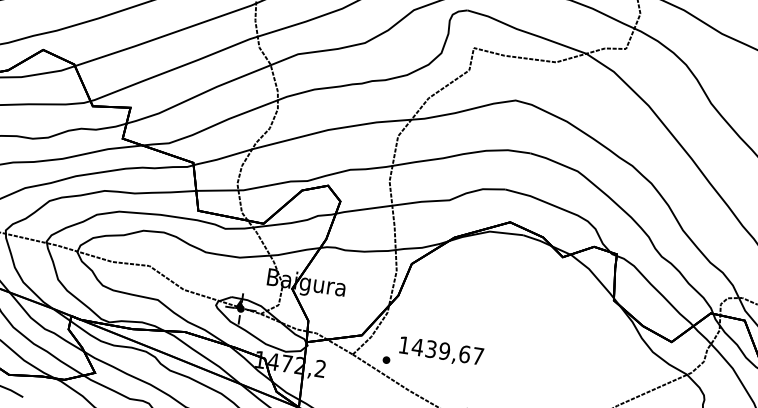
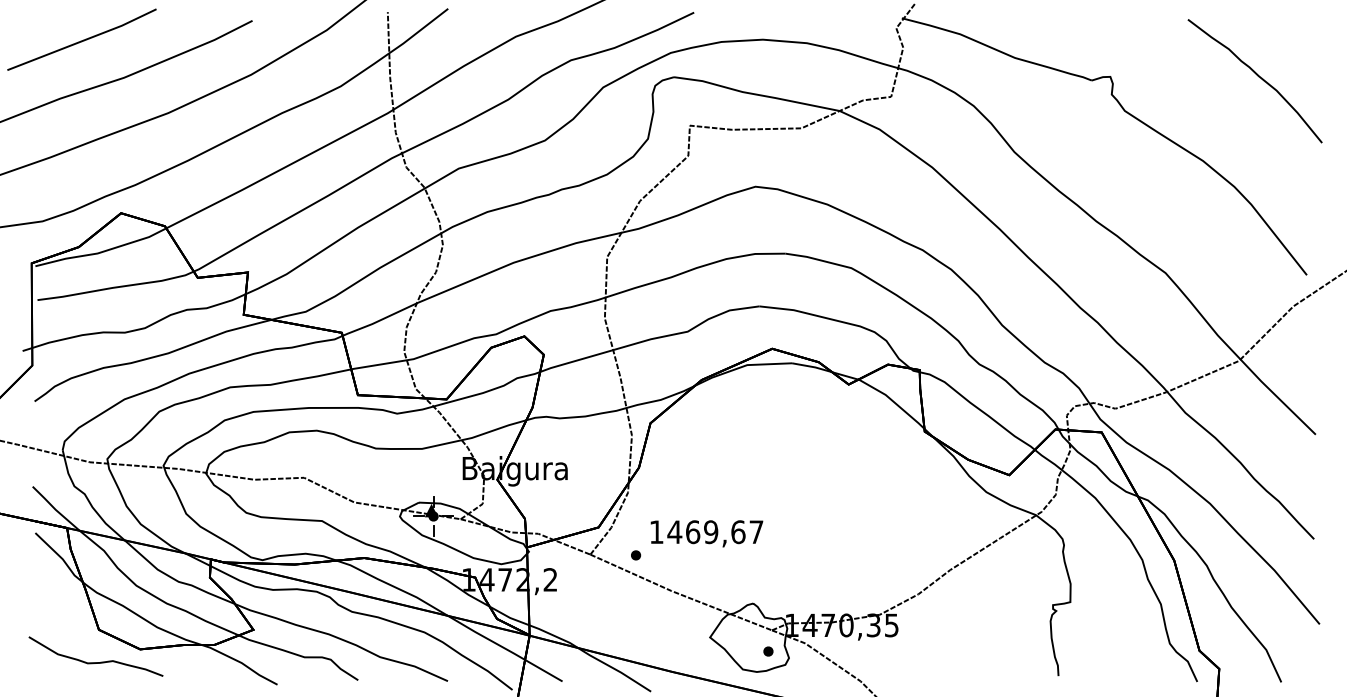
text: (431, 349) -> (693, 532), 1439,67 -> 1469,67

